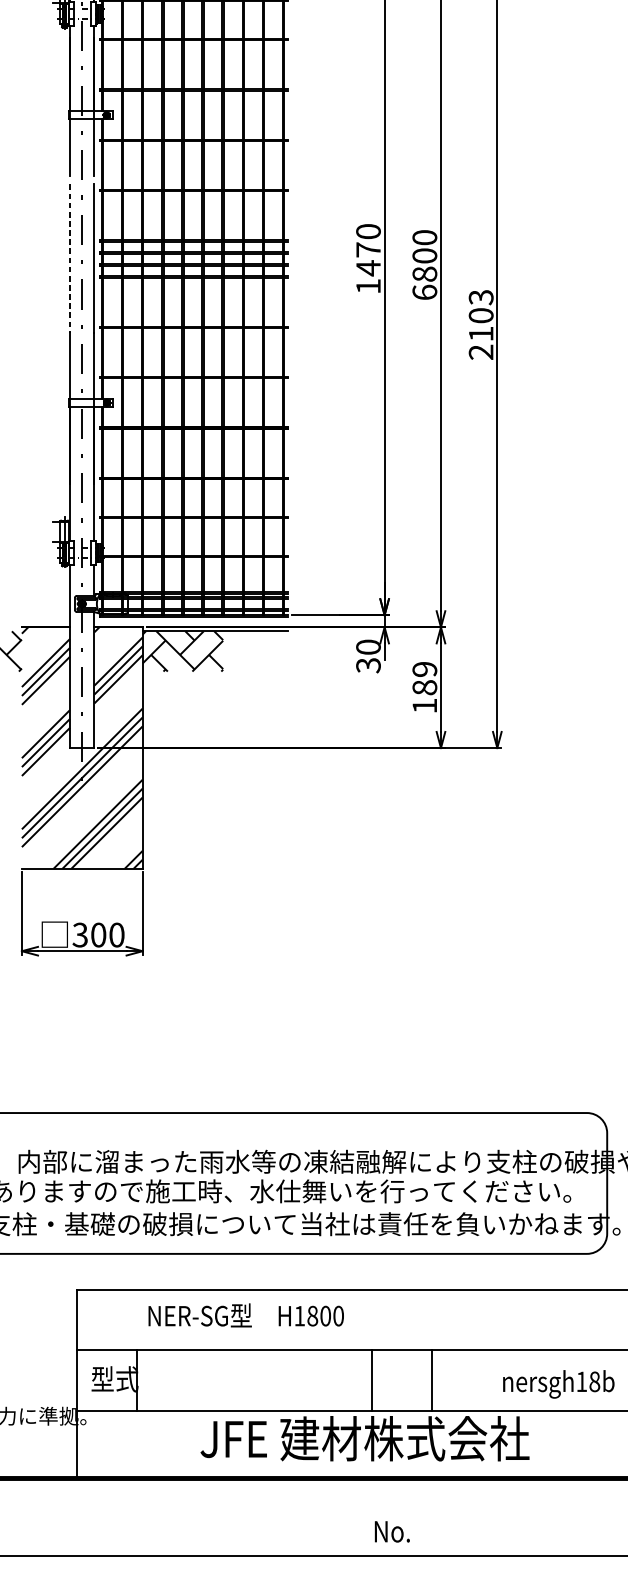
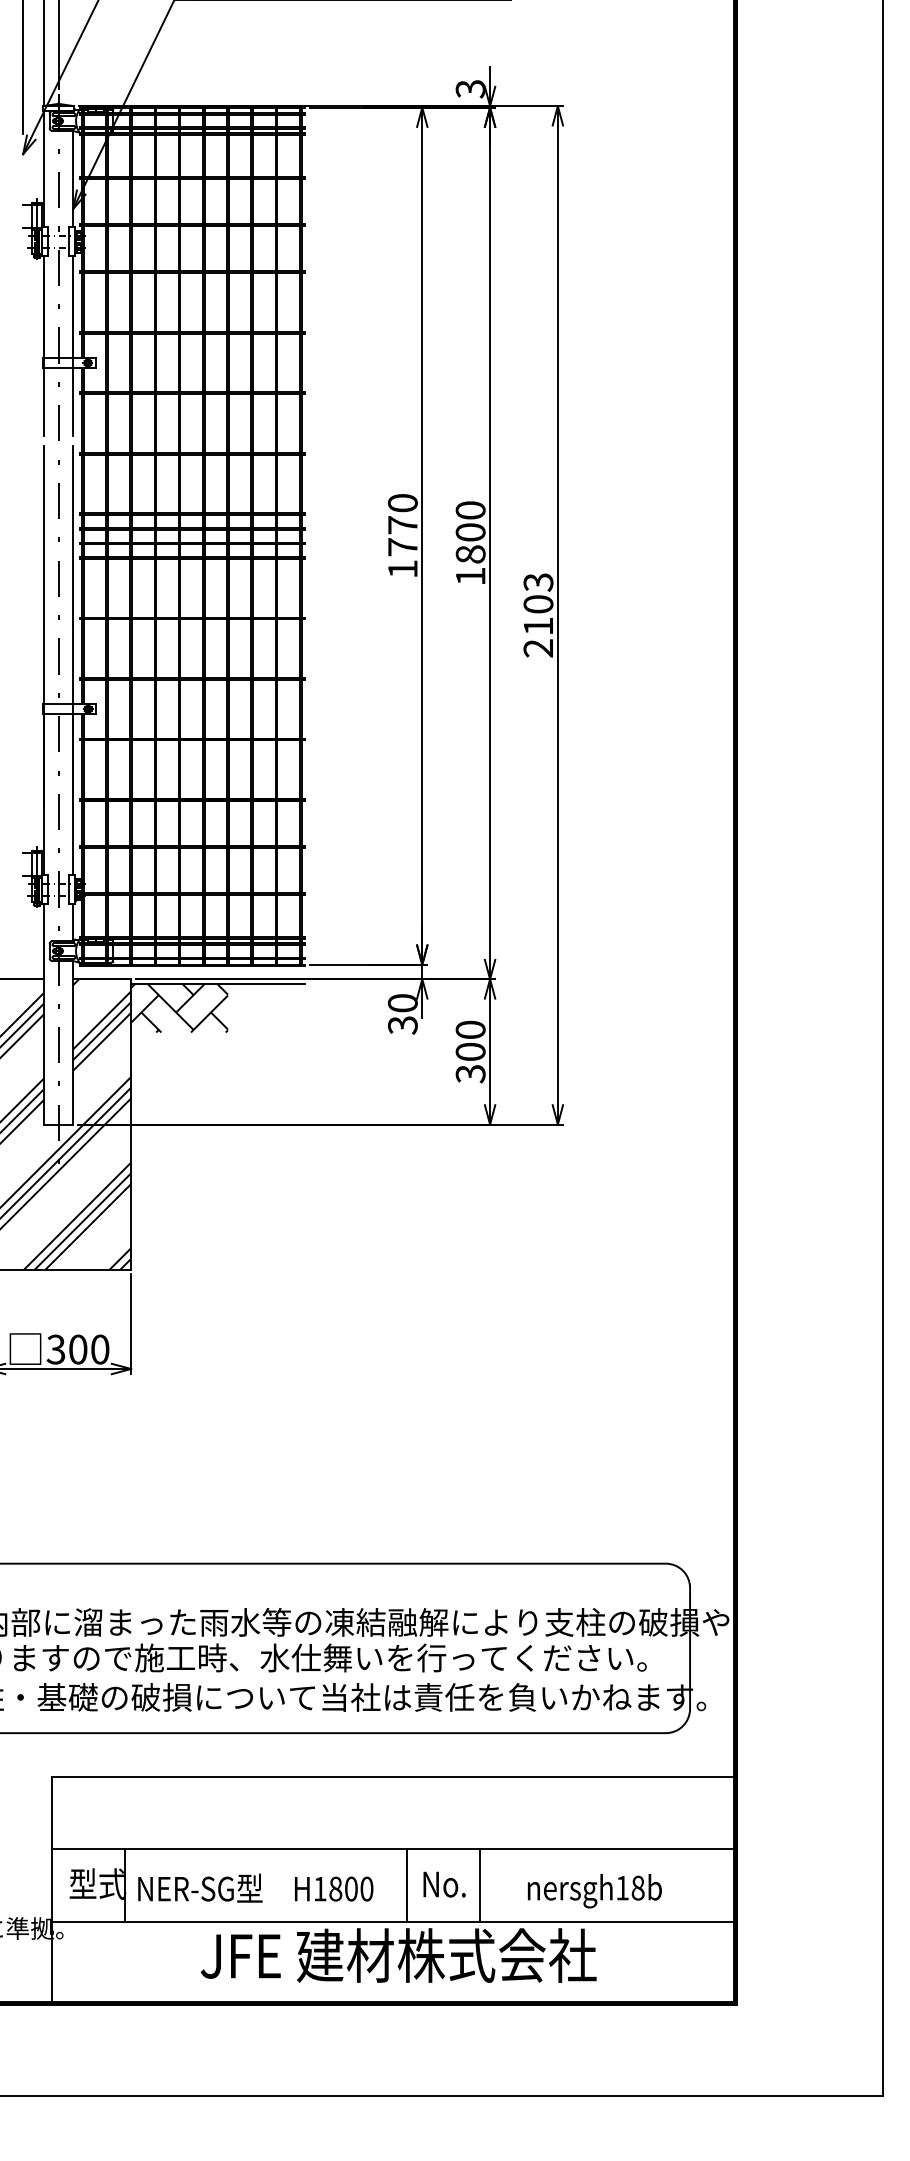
line: (69, 259) -> (43, 536), dashed -> solid
text: (368, 268) -> (402, 547), 1470 -> 1770
text: (424, 292) -> (470, 576), 6800 -> 1800
text: (424, 687) -> (470, 1051), 189 -> 300
text: (246, 1314) -> (255, 1887), moved
text: (558, 1384) -> (594, 1891), moved
text: (392, 1531) -> (444, 1884), moved

